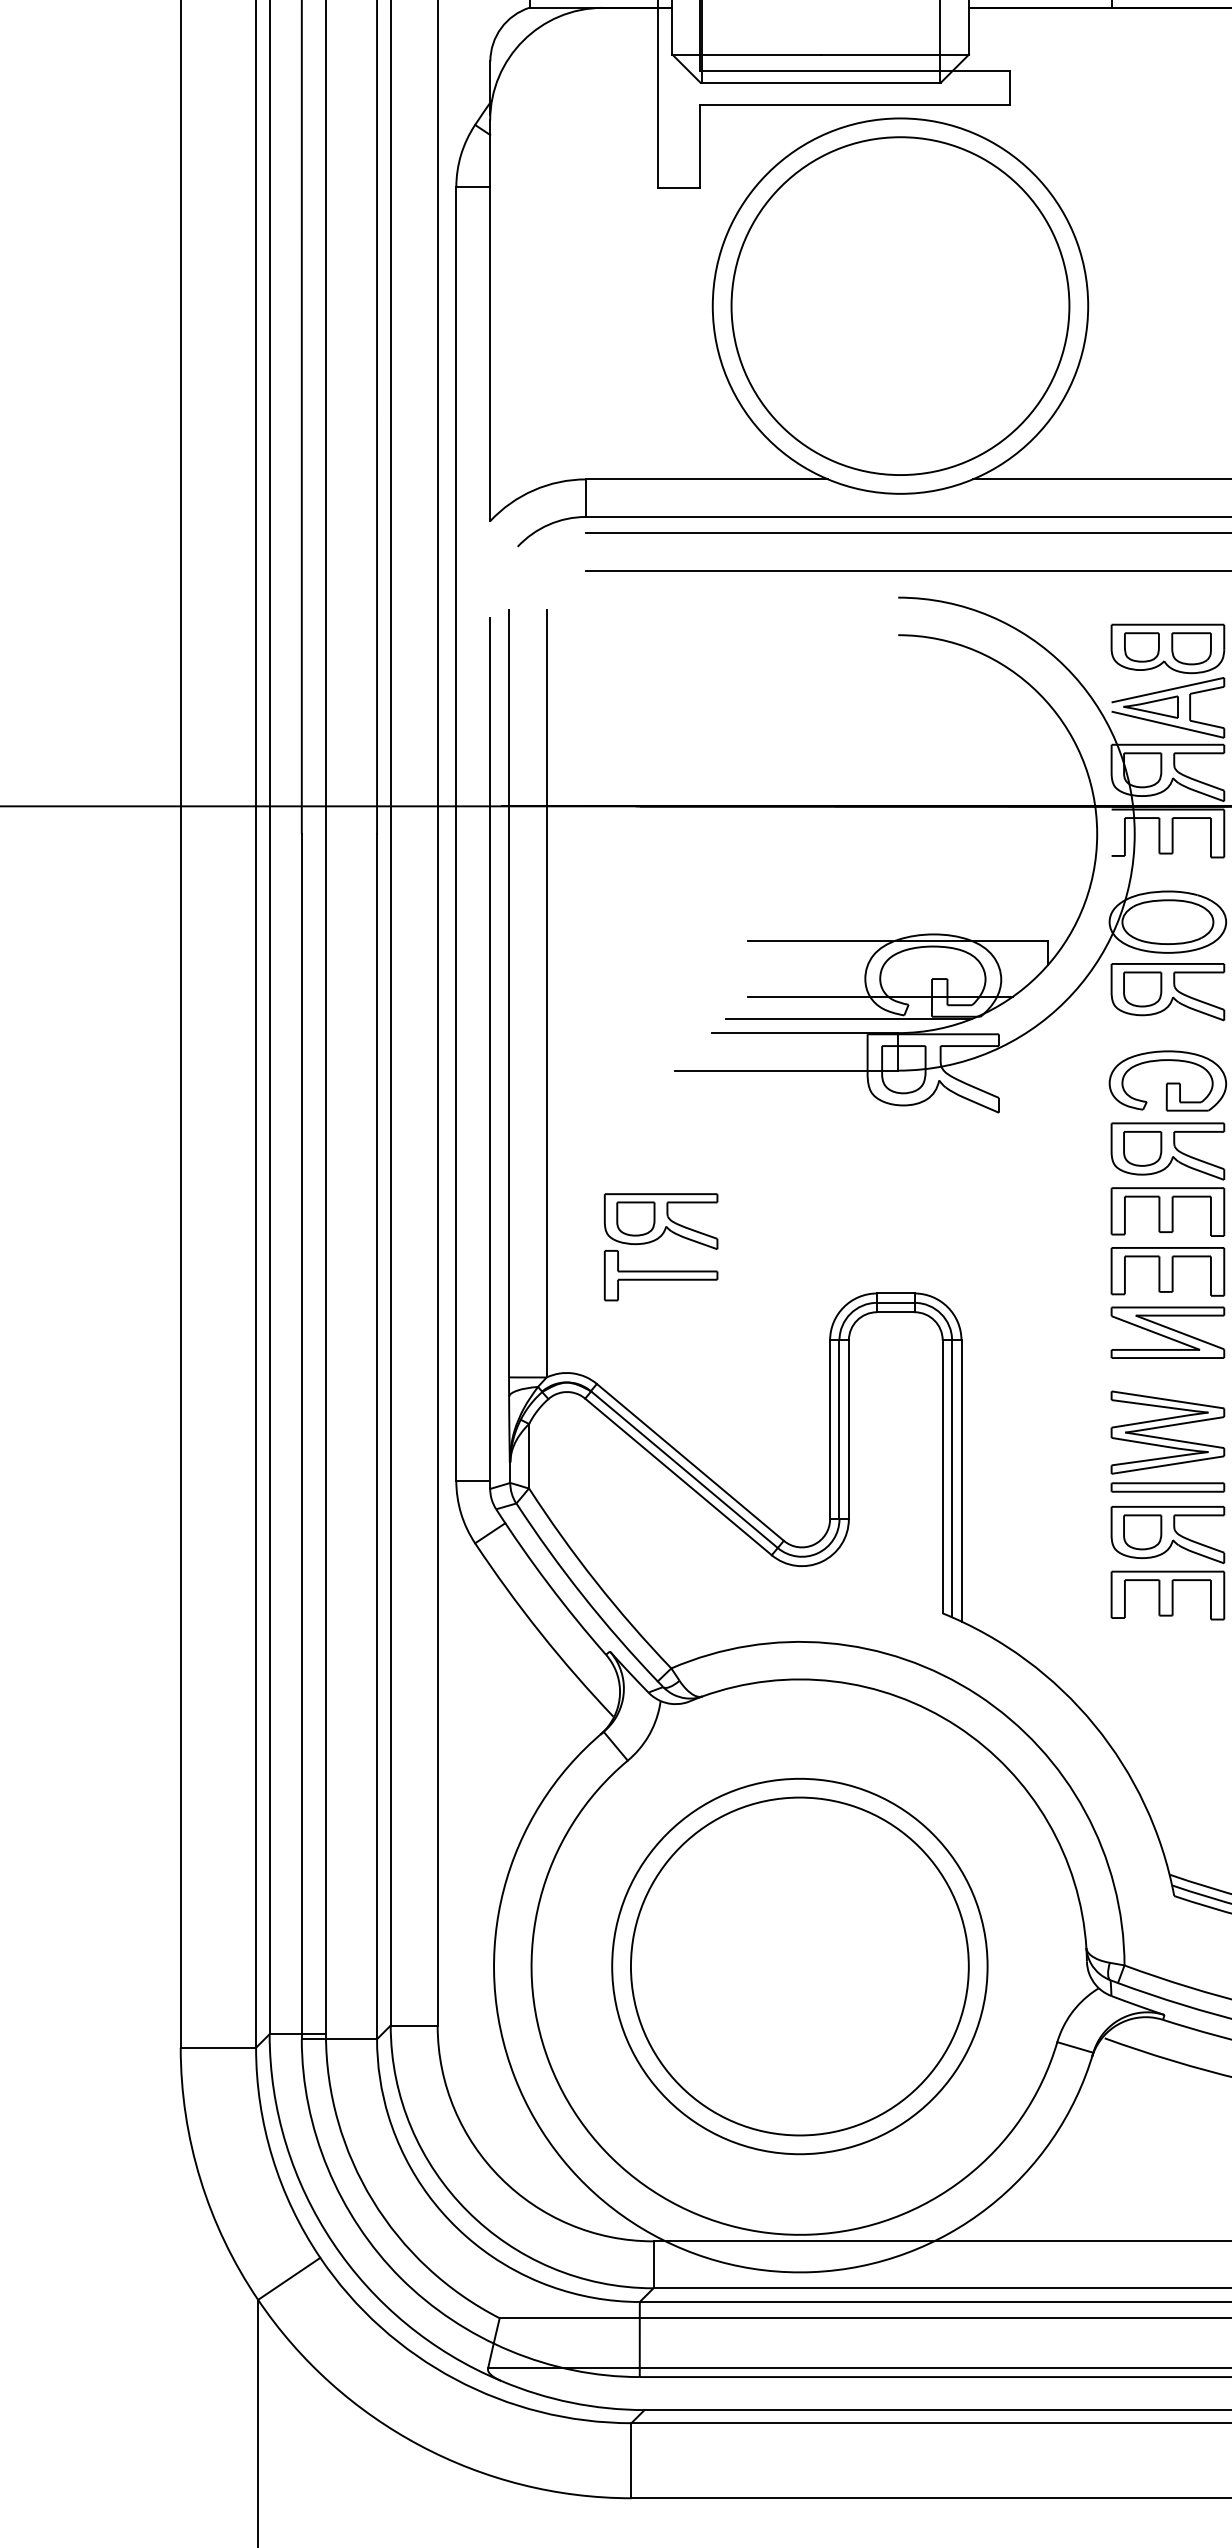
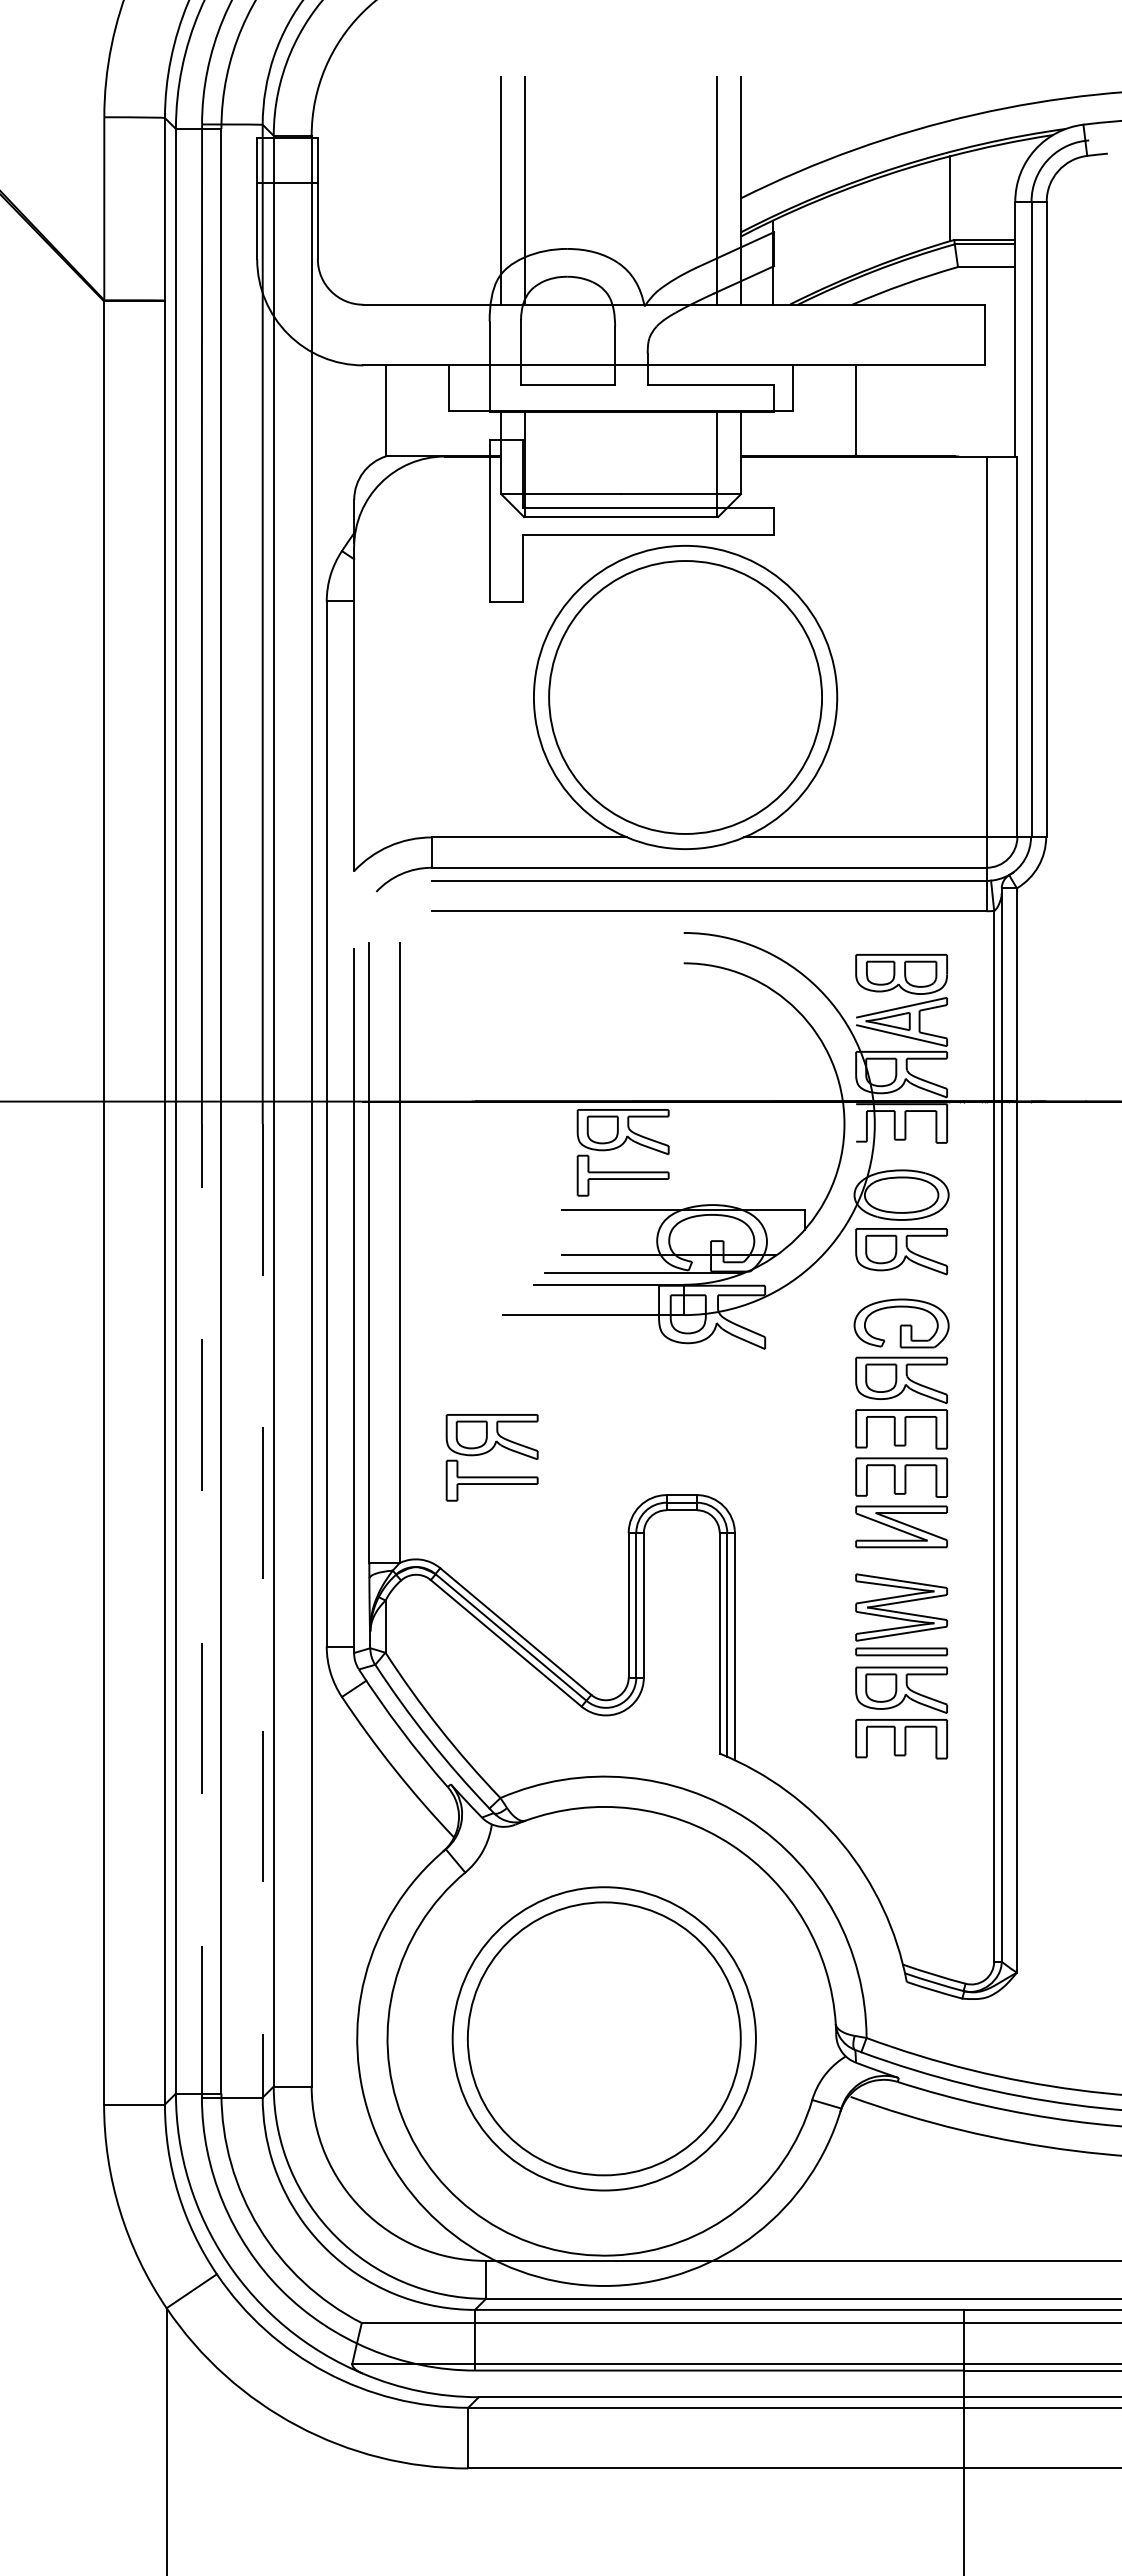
part: (822, 869) -> (622, 1152), added
line: (301, 1436) -> (201, 1610), solid -> dashed
line: (376, 1436) -> (262, 1610), solid -> dashed

